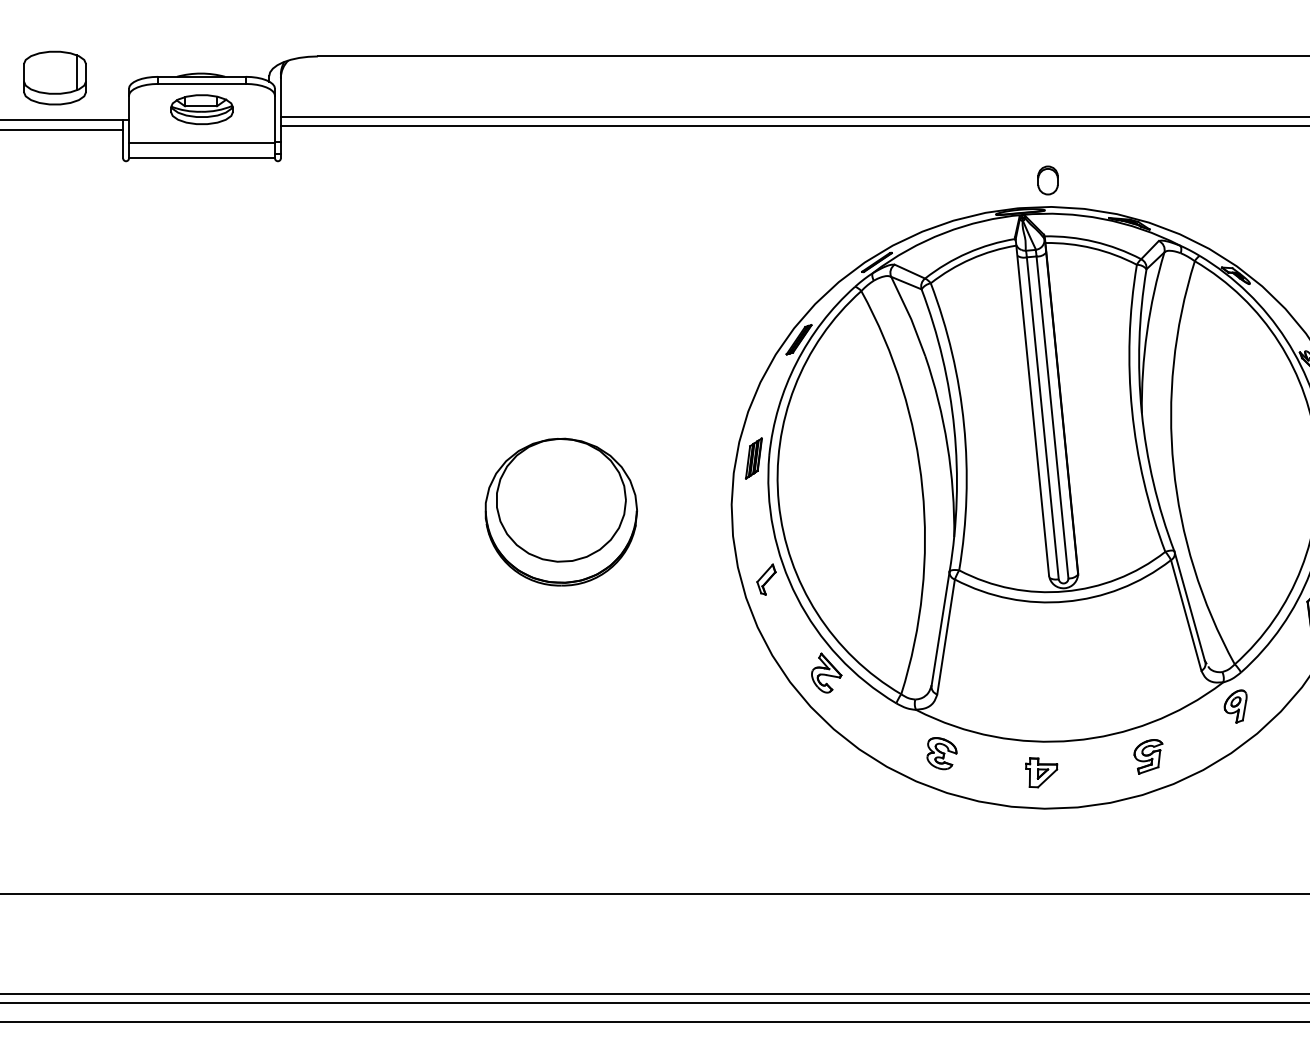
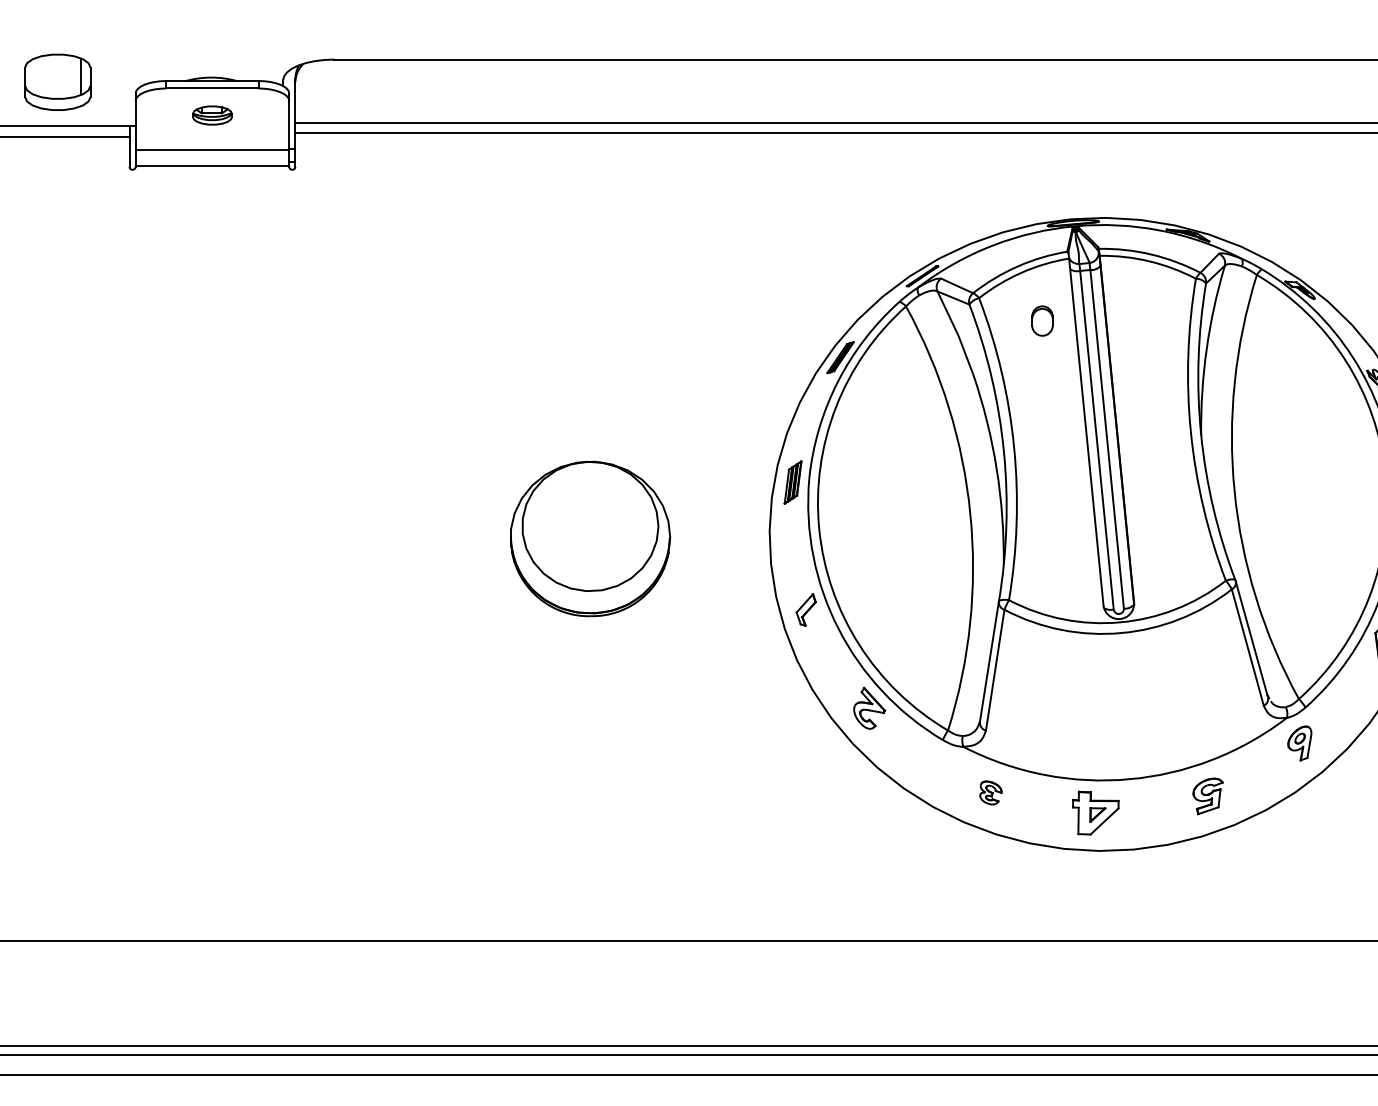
part: (202, 109) -> (212, 115), size x0.6
part: (1048, 179) -> (1042, 320), moved
part: (941, 753) -> (990, 792), size x0.7
part: (1041, 772) -> (1095, 812), size x1.4

